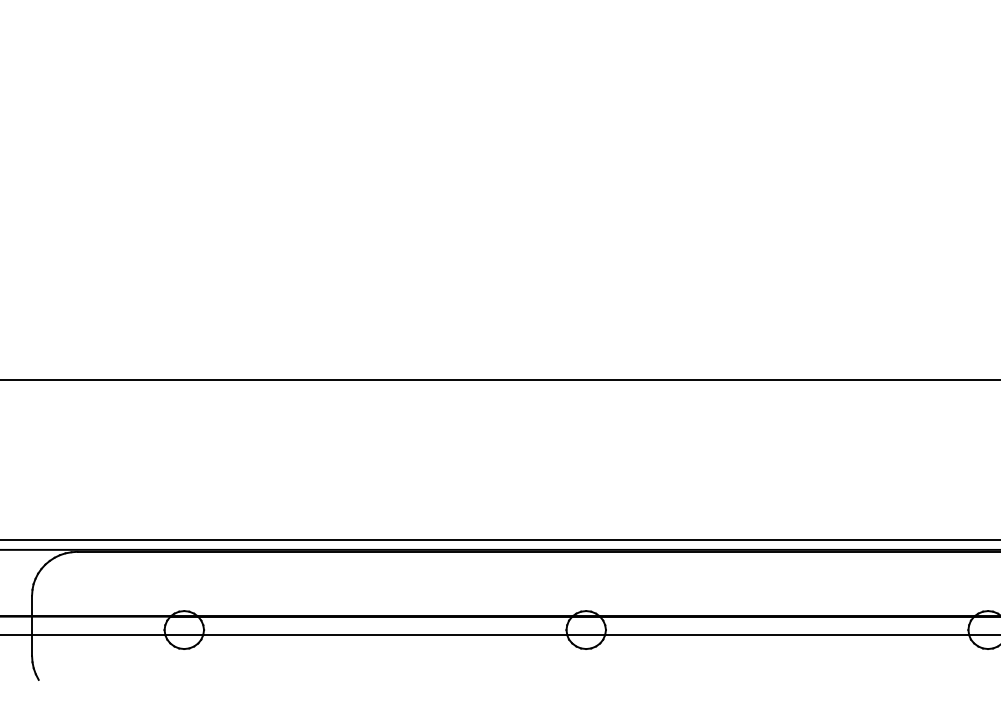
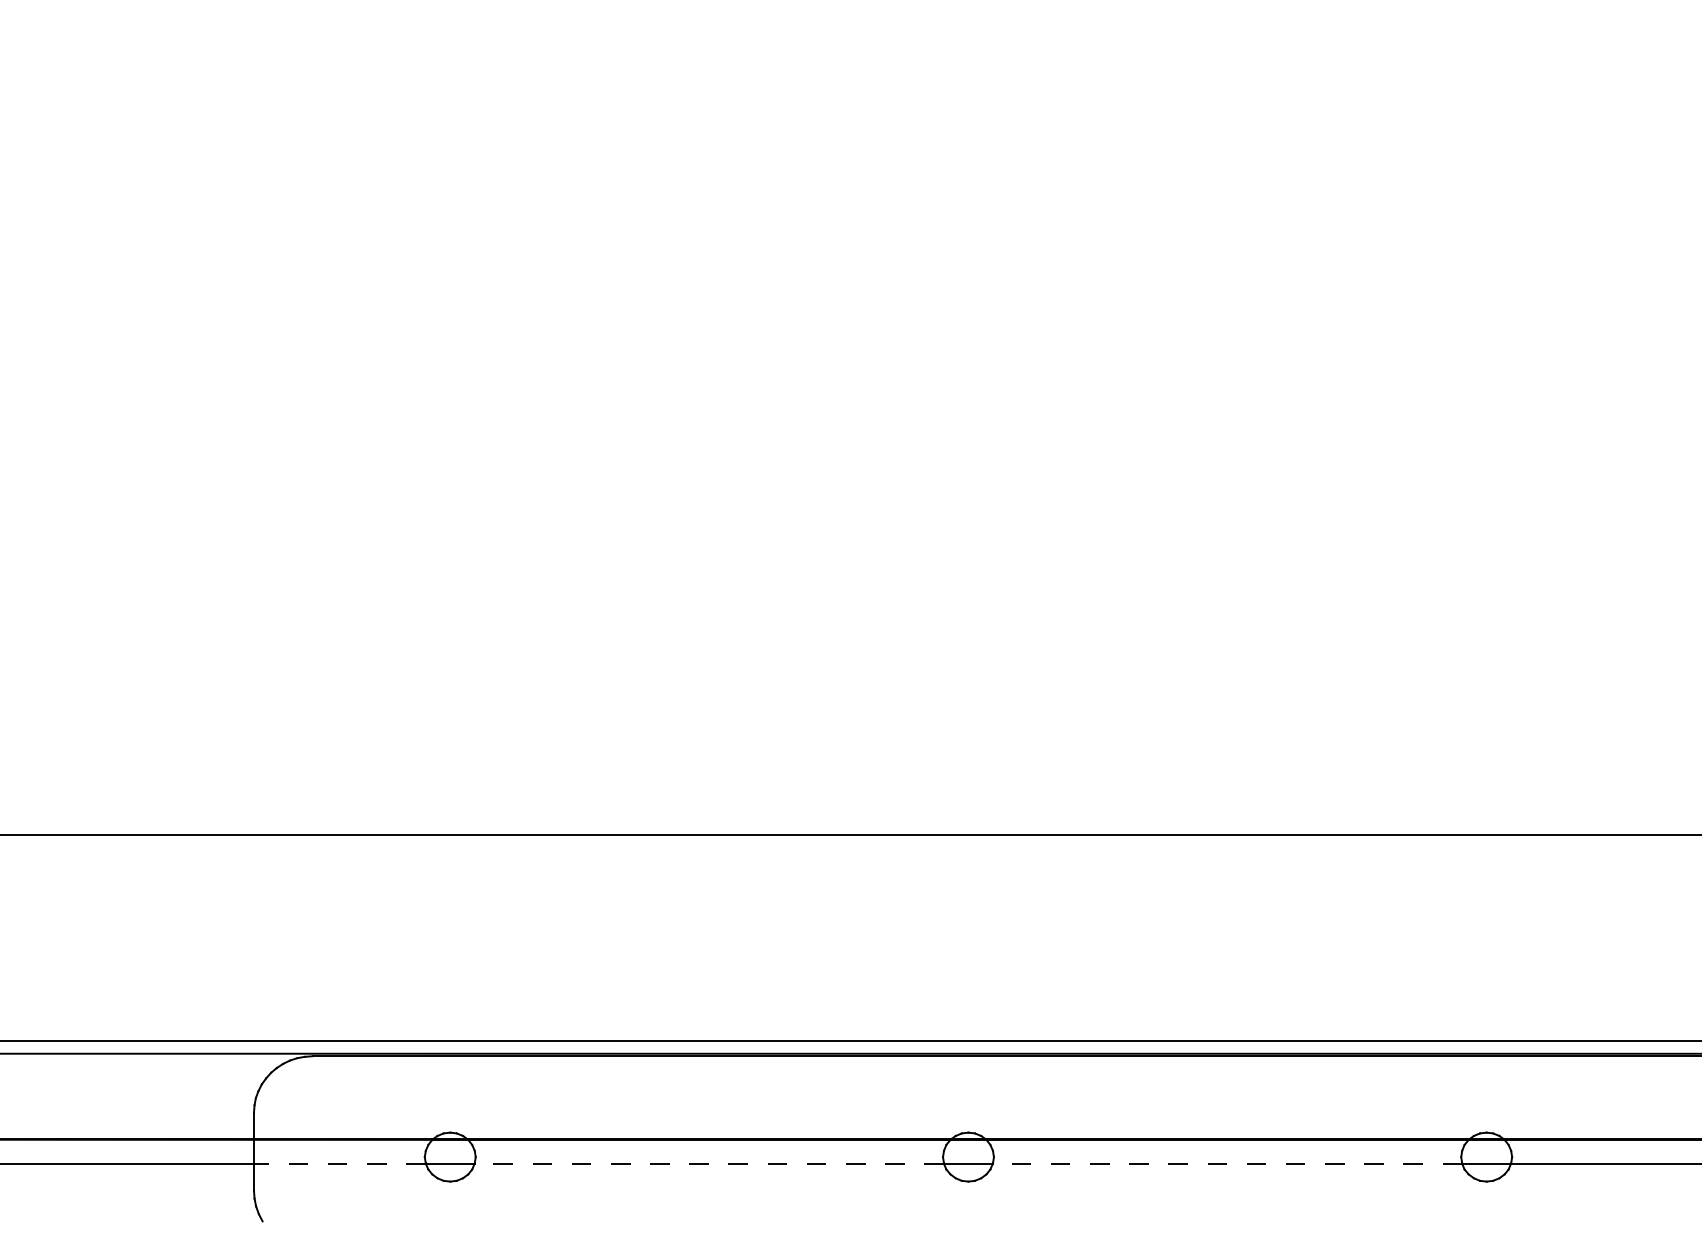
line: (98, 635) -> (339, 1163), solid -> dashed
line: (385, 635) -> (709, 1163), solid -> dashed
line: (787, 635) -> (1227, 1163), solid -> dashed

